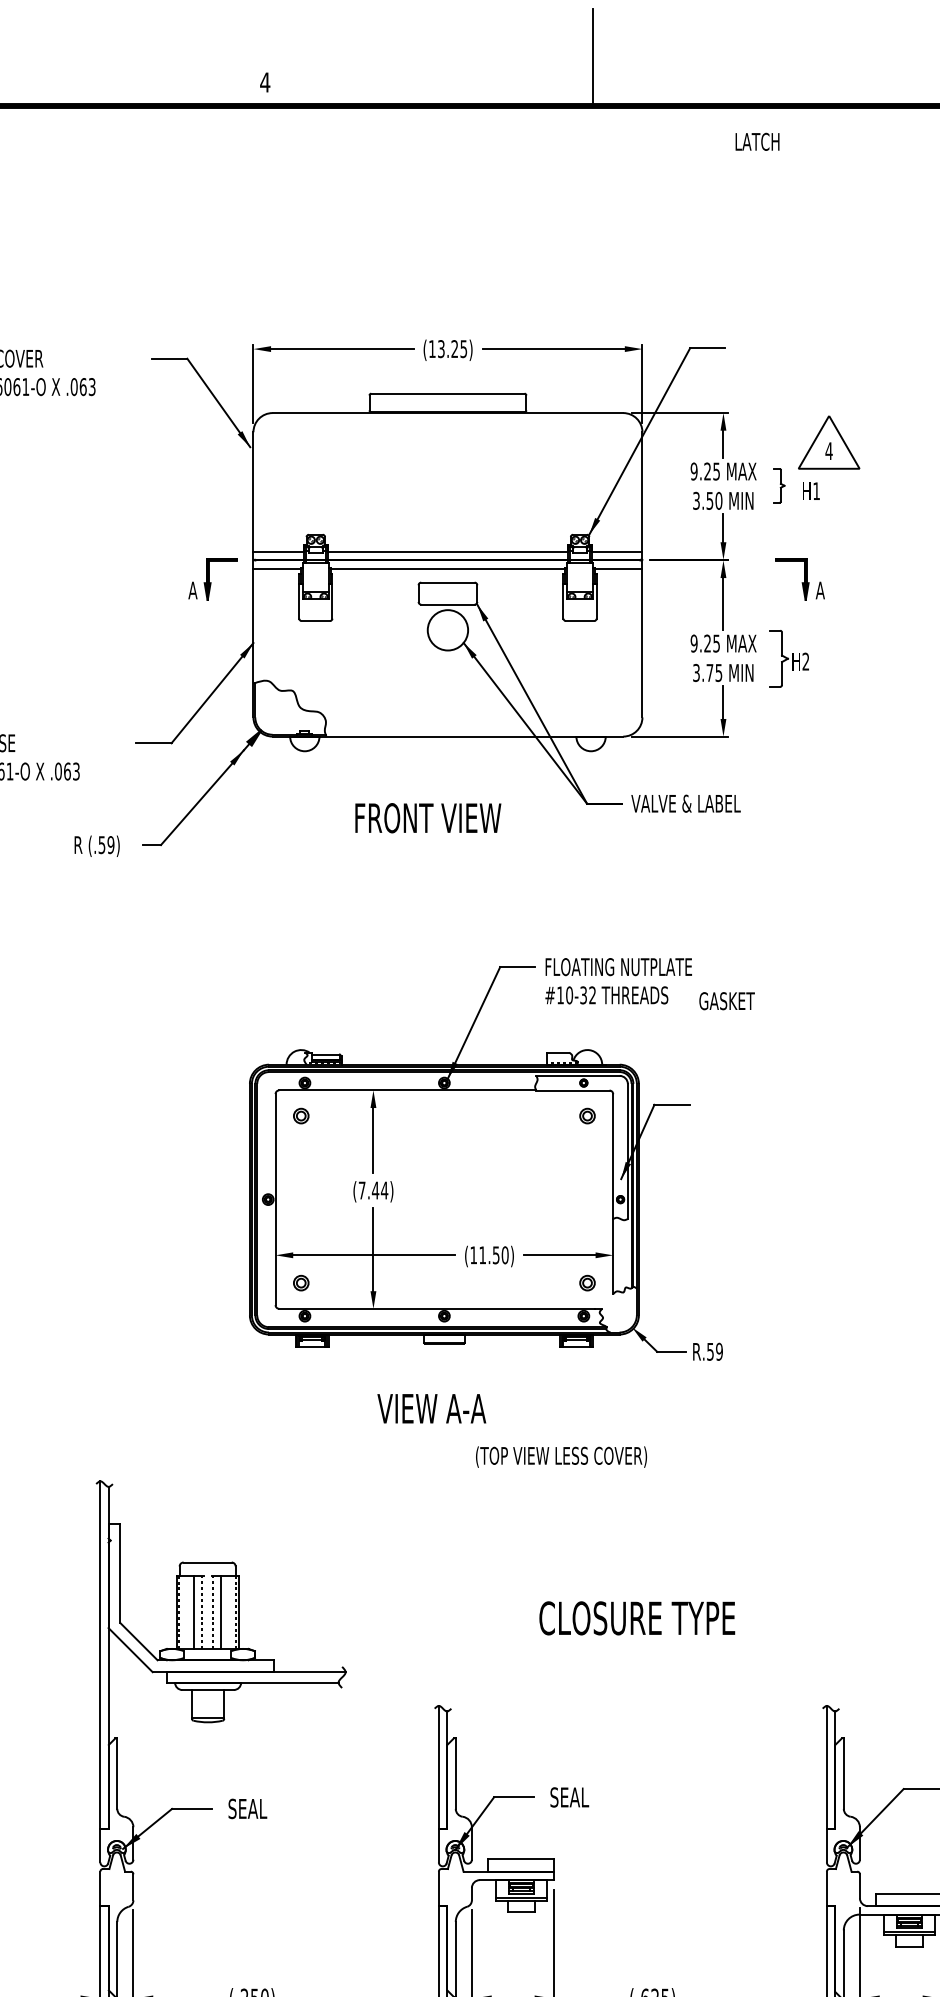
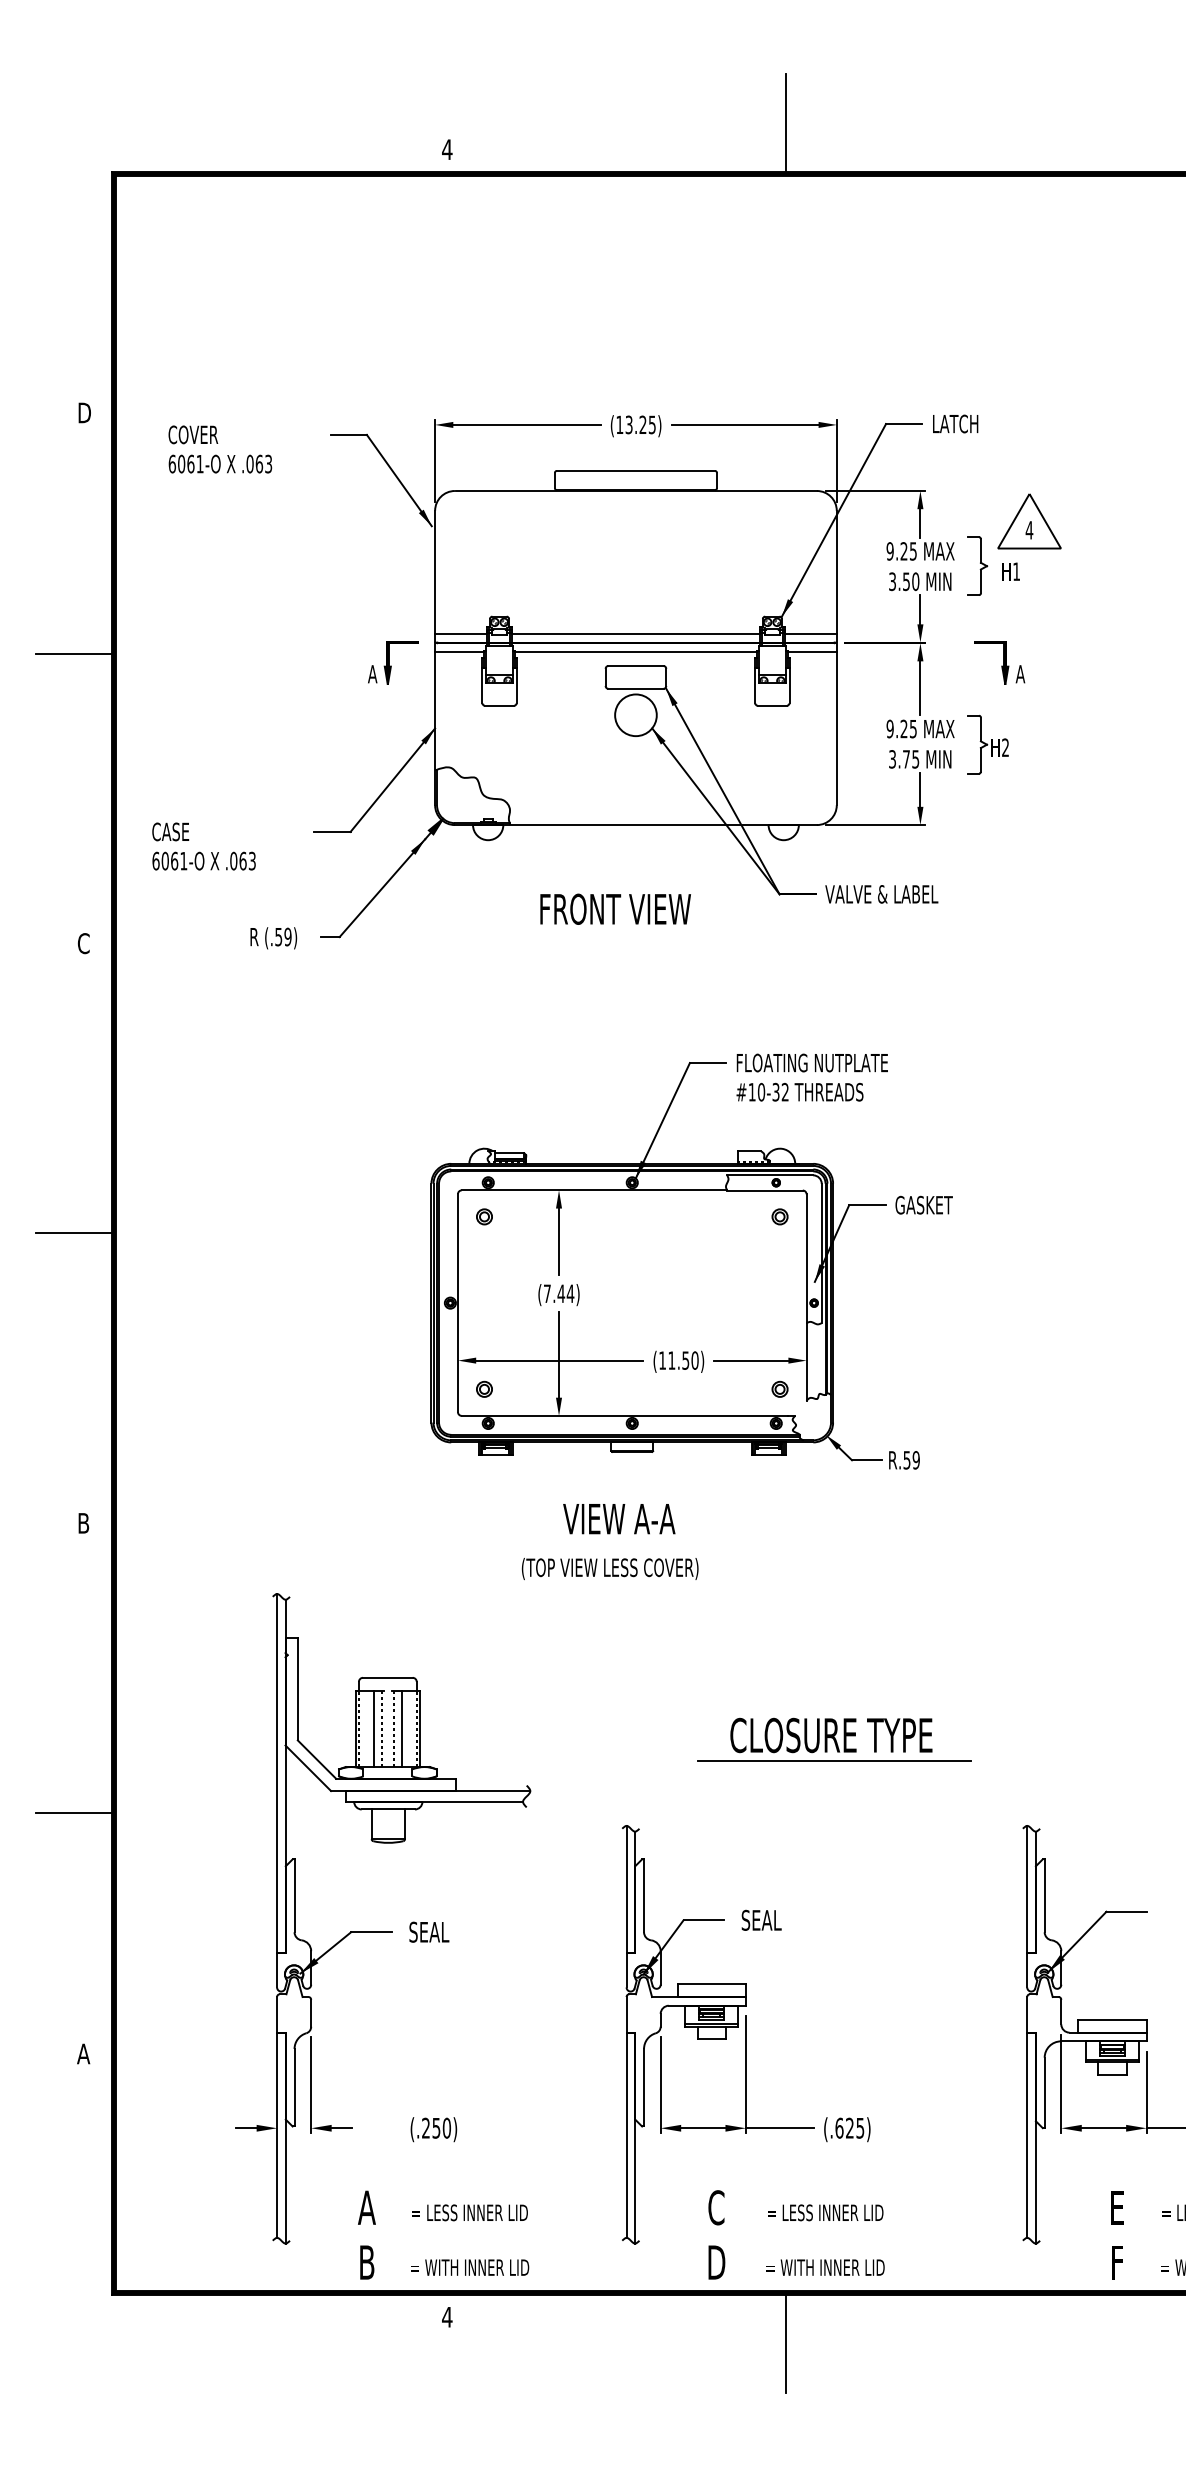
text: (757, 141) -> (955, 423), moved
part: (778, 485) -> (977, 565), size x1.67
text: (726, 1000) -> (923, 1204), moved
text: (560, 1457) -> (609, 1569), moved
line: (639, 1643) -> (833, 1761), added

